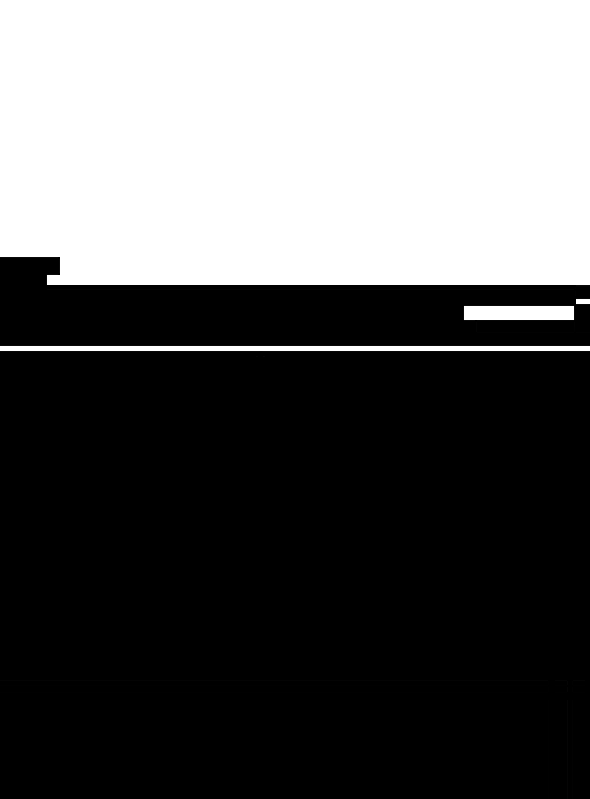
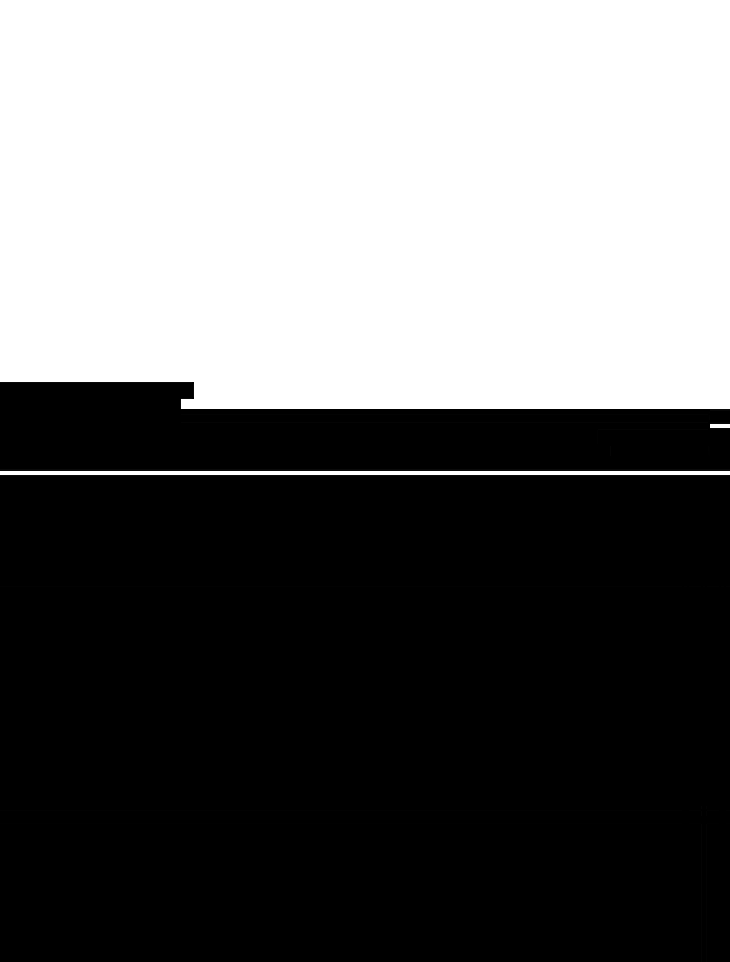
fill: (518, 313) -> (652, 437), added

